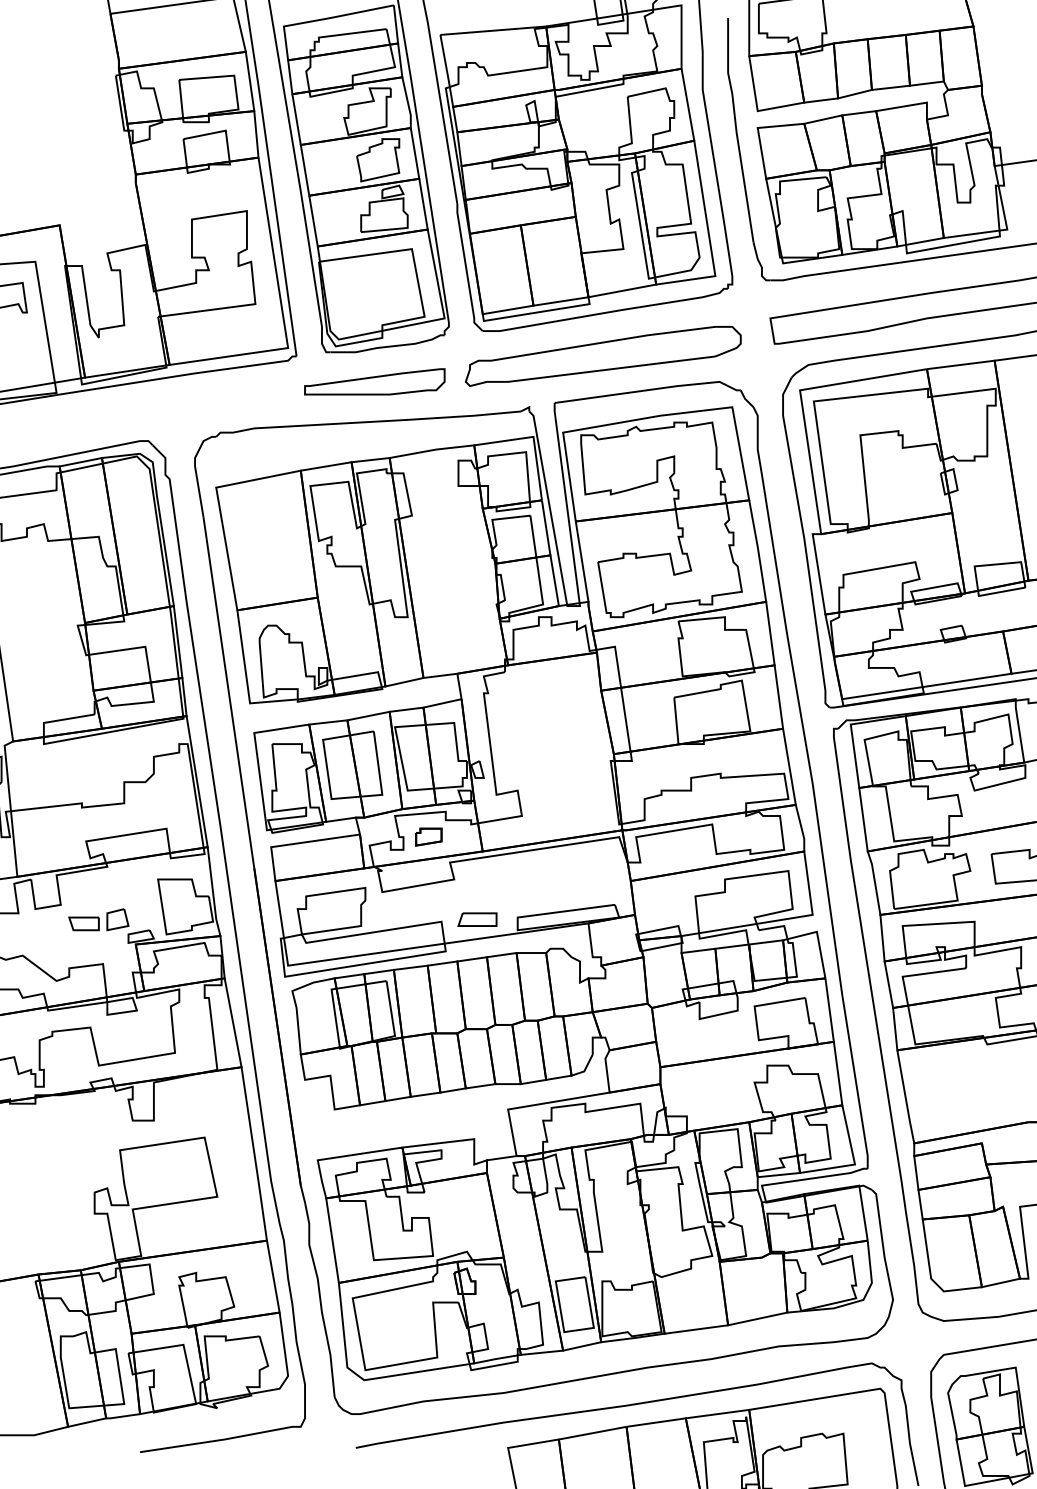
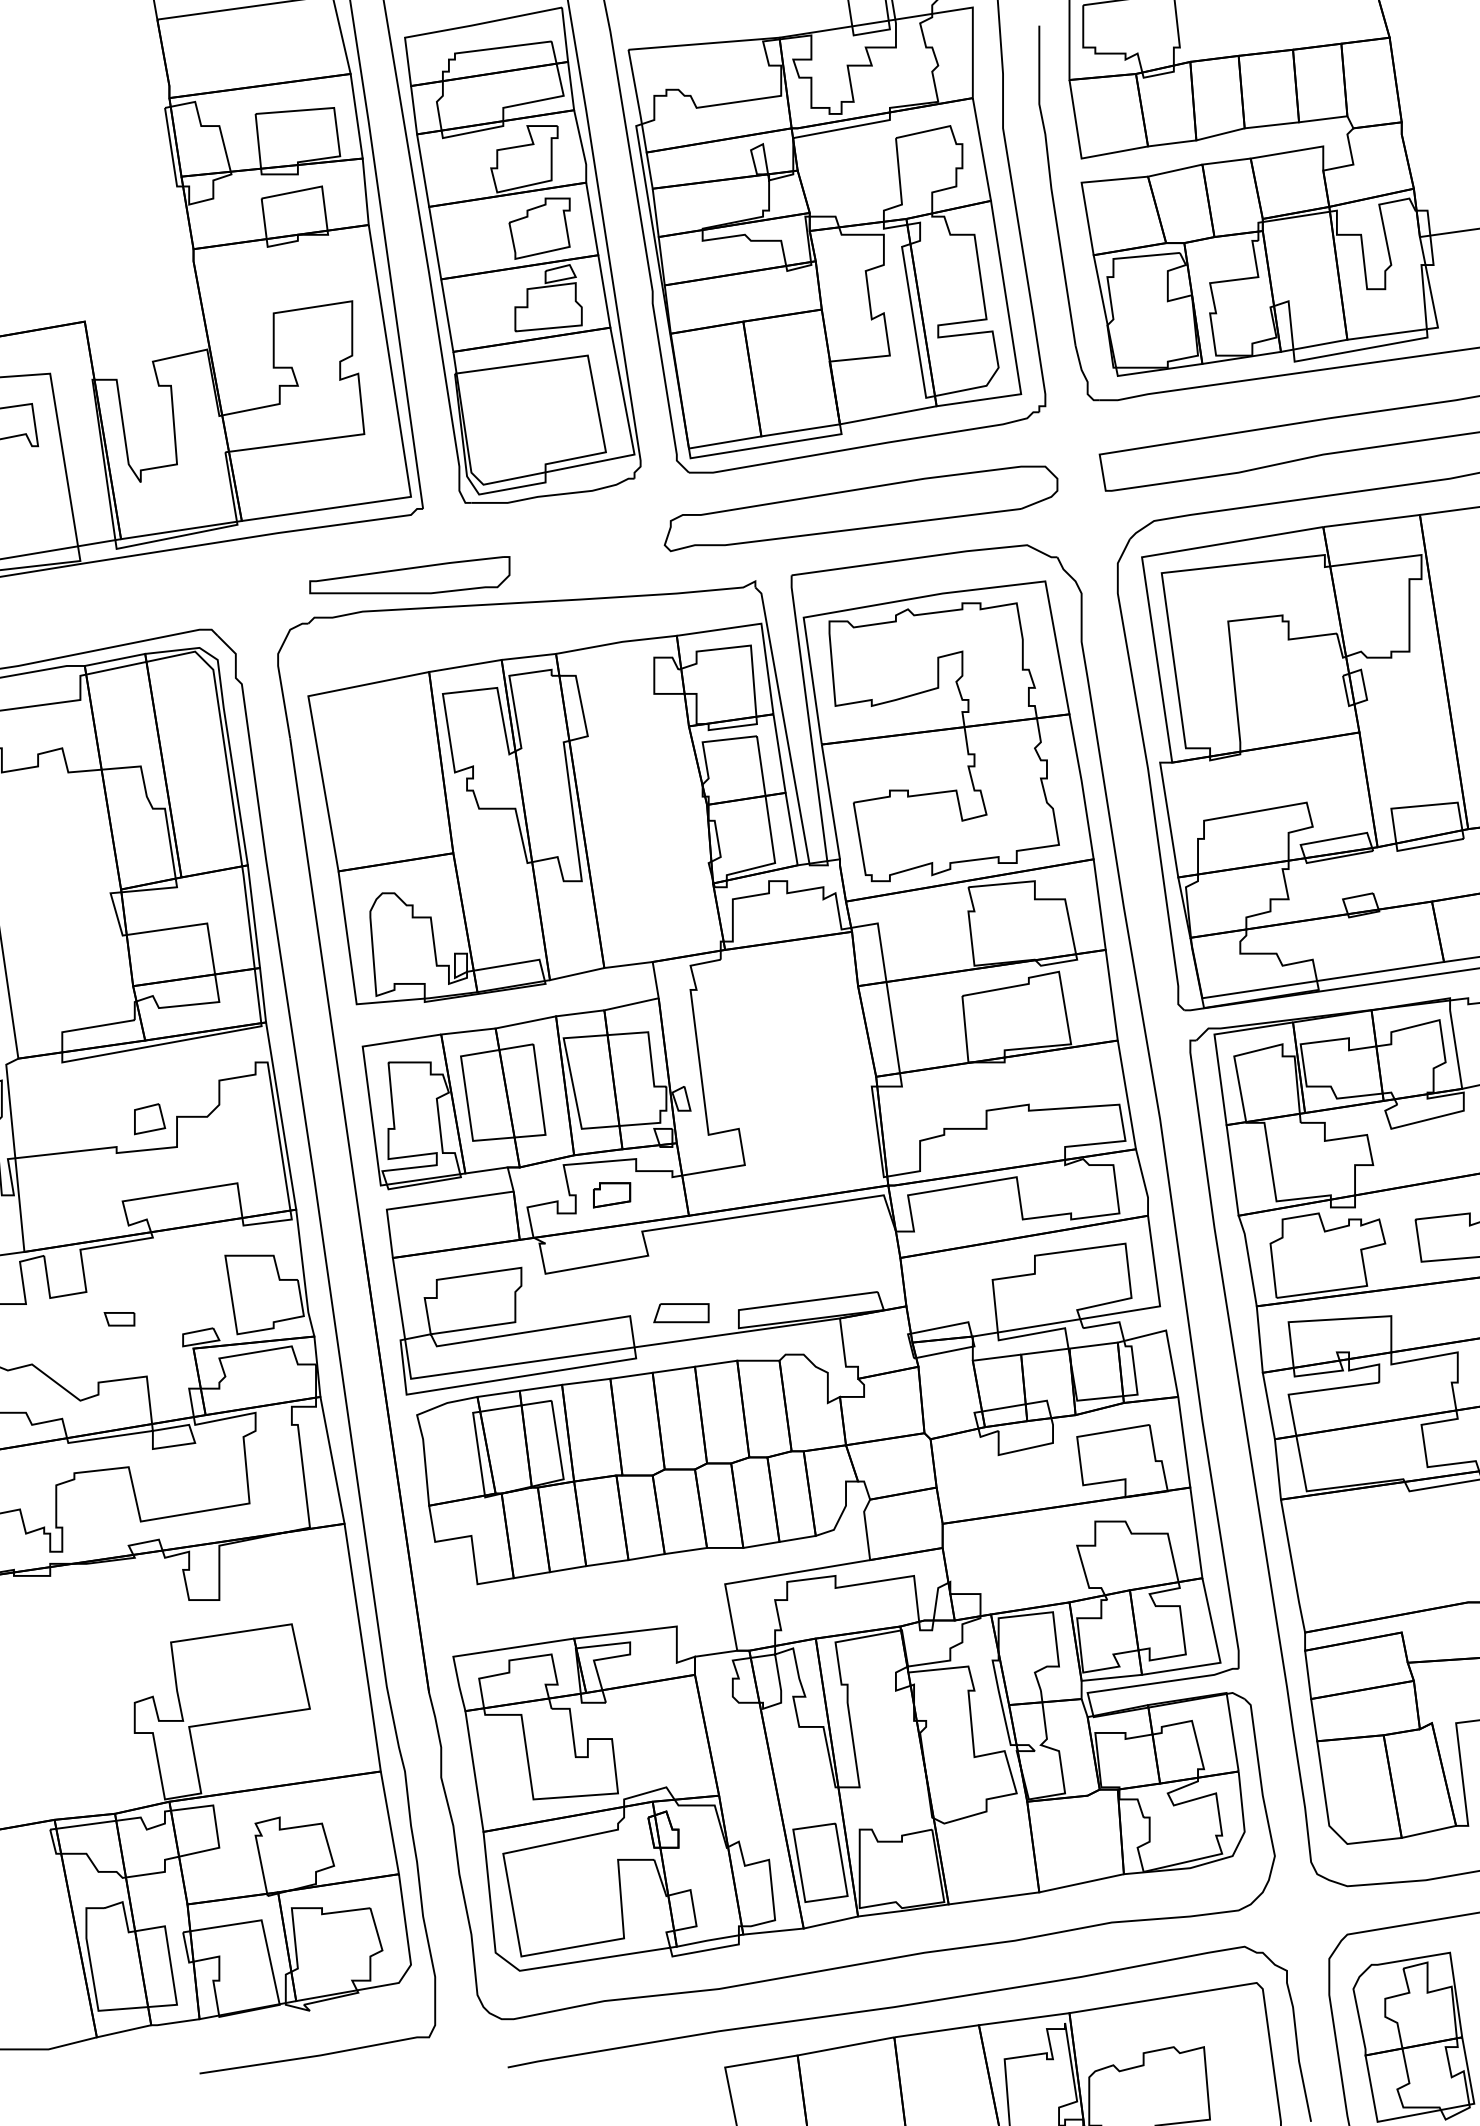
part: (374, 382) -> (409, 575), moved
part: (118, 919) -> (150, 1119), moved
part: (83, 924) -> (119, 1319), size x0.7

